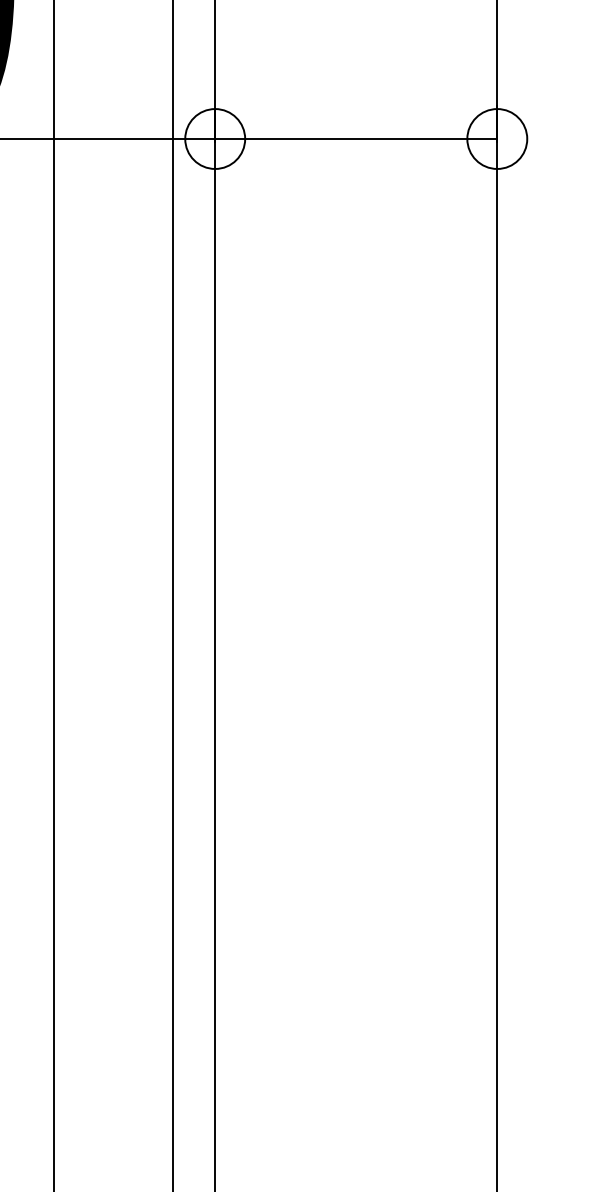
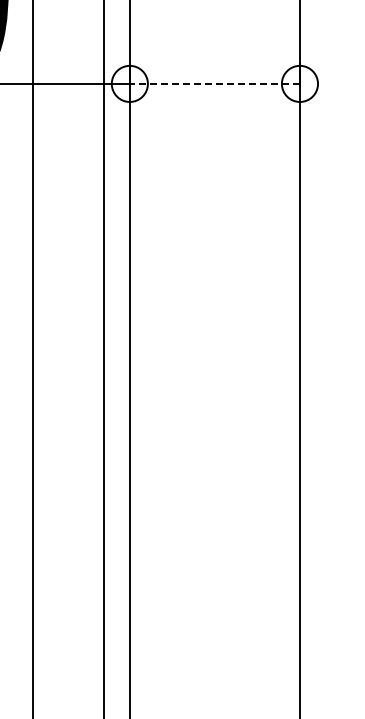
line: (355, 138) -> (214, 83), solid -> dashed

